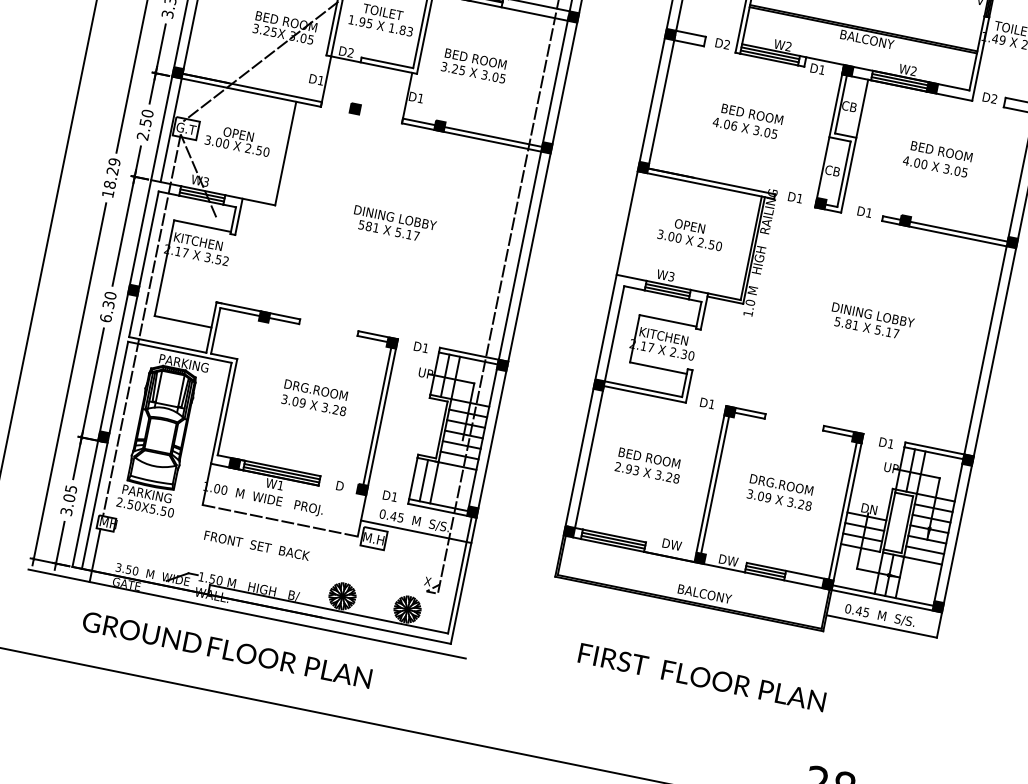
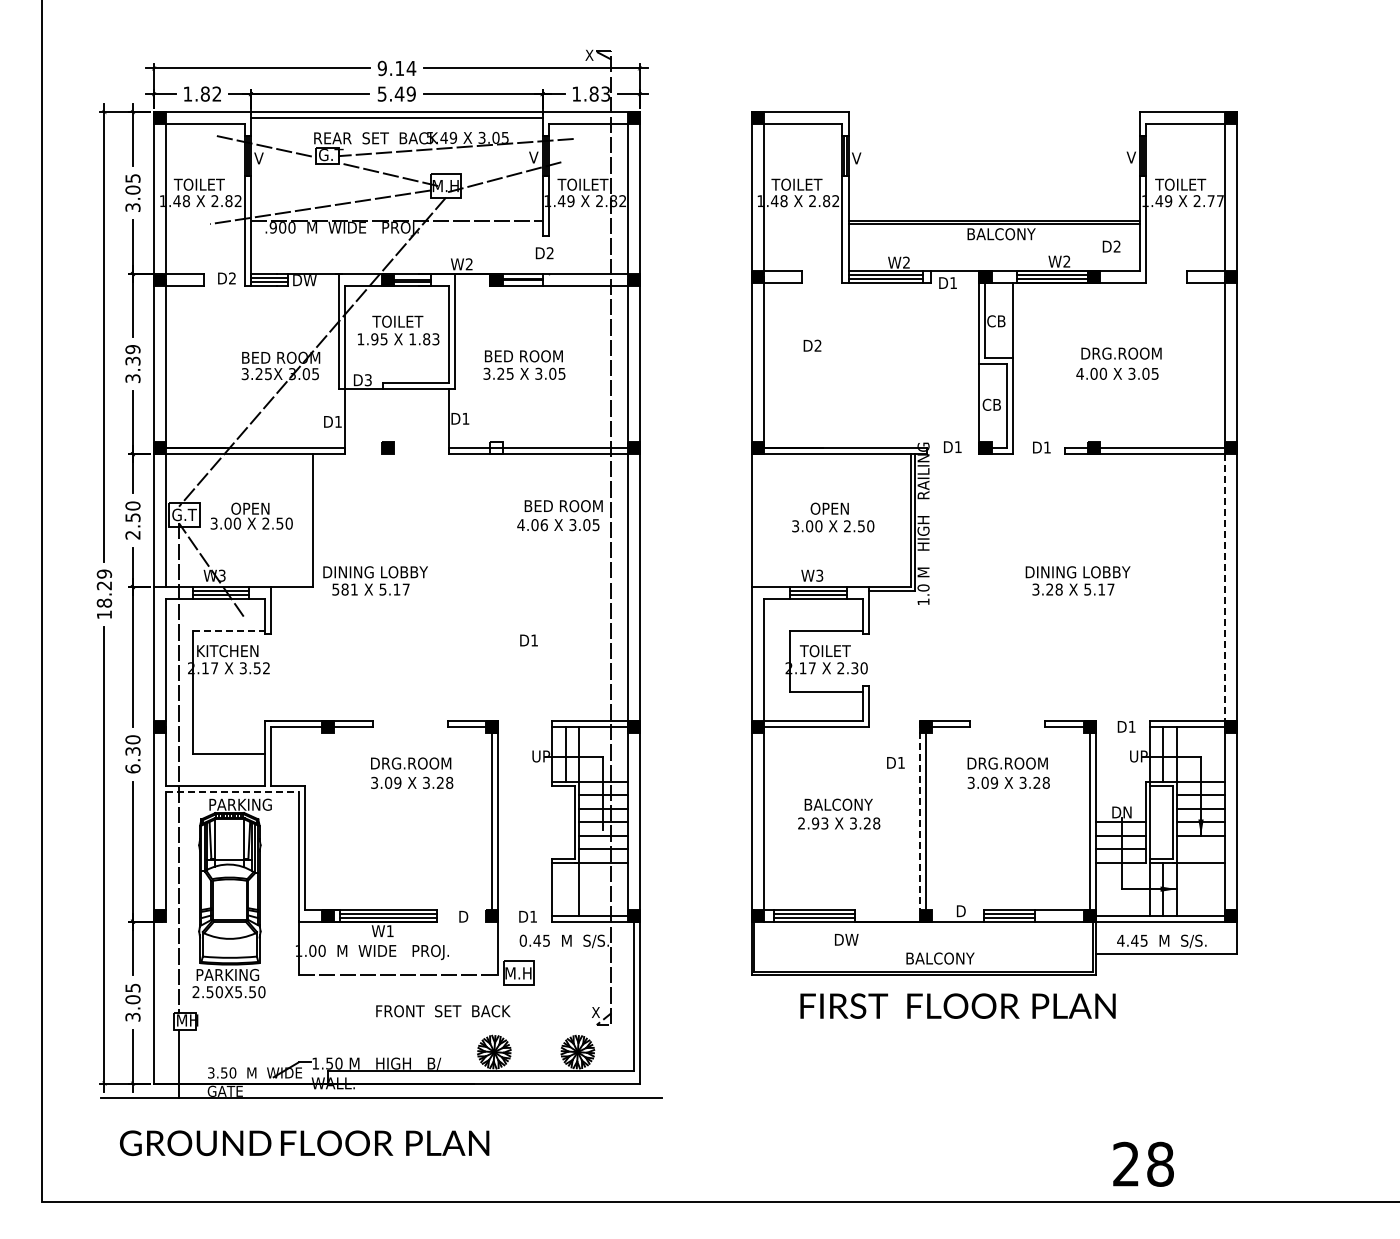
text: (722, 43) -> (812, 345), moved
text: (350, 53) -> (367, 380), D2 -> D3
text: (989, 98) -> (1111, 246), moved
text: (747, 120) -> (559, 515), moved
fill: (439, 126) -> (496, 448), removed
text: (941, 151) -> (1121, 353), BED ROOM -> DRG.ROOM
text: (394, 224) -> (375, 580), moved
line: (203, 225) -> (229, 630), solid -> dashed
text: (846, 323) -> (1047, 589), 5.81 -> 3.28
text: (663, 336) -> (824, 651), KITCHEN -> TOILET
text: (420, 347) -> (528, 640), moved
line: (180, 352) -> (233, 792), solid -> dashed
line: (985, 352) -> (1225, 590), solid -> dashed
text: (315, 397) -> (412, 772), moved
text: (707, 403) -> (895, 762), moved
text: (649, 457) -> (838, 804), BED ROOM -> BALCONY
line: (711, 479) -> (919, 815), solid -> dashed
line: (423, 480) -> (565, 888), removed
text: (780, 491) -> (1008, 772), moved
line: (95, 505) -> (166, 1002), removed
line: (415, 532) -> (568, 954), removed
text: (672, 544) -> (846, 939), moved
text: (257, 545) -> (443, 1011), moved
line: (924, 550) -> (1200, 849), removed
text: (728, 560) -> (961, 911), DW -> D
text: (847, 608) -> (1120, 940), 0.45 -> 4.45
text: (227, 650) -> (304, 1143), moved
text: (701, 677) -> (957, 1005), moved

